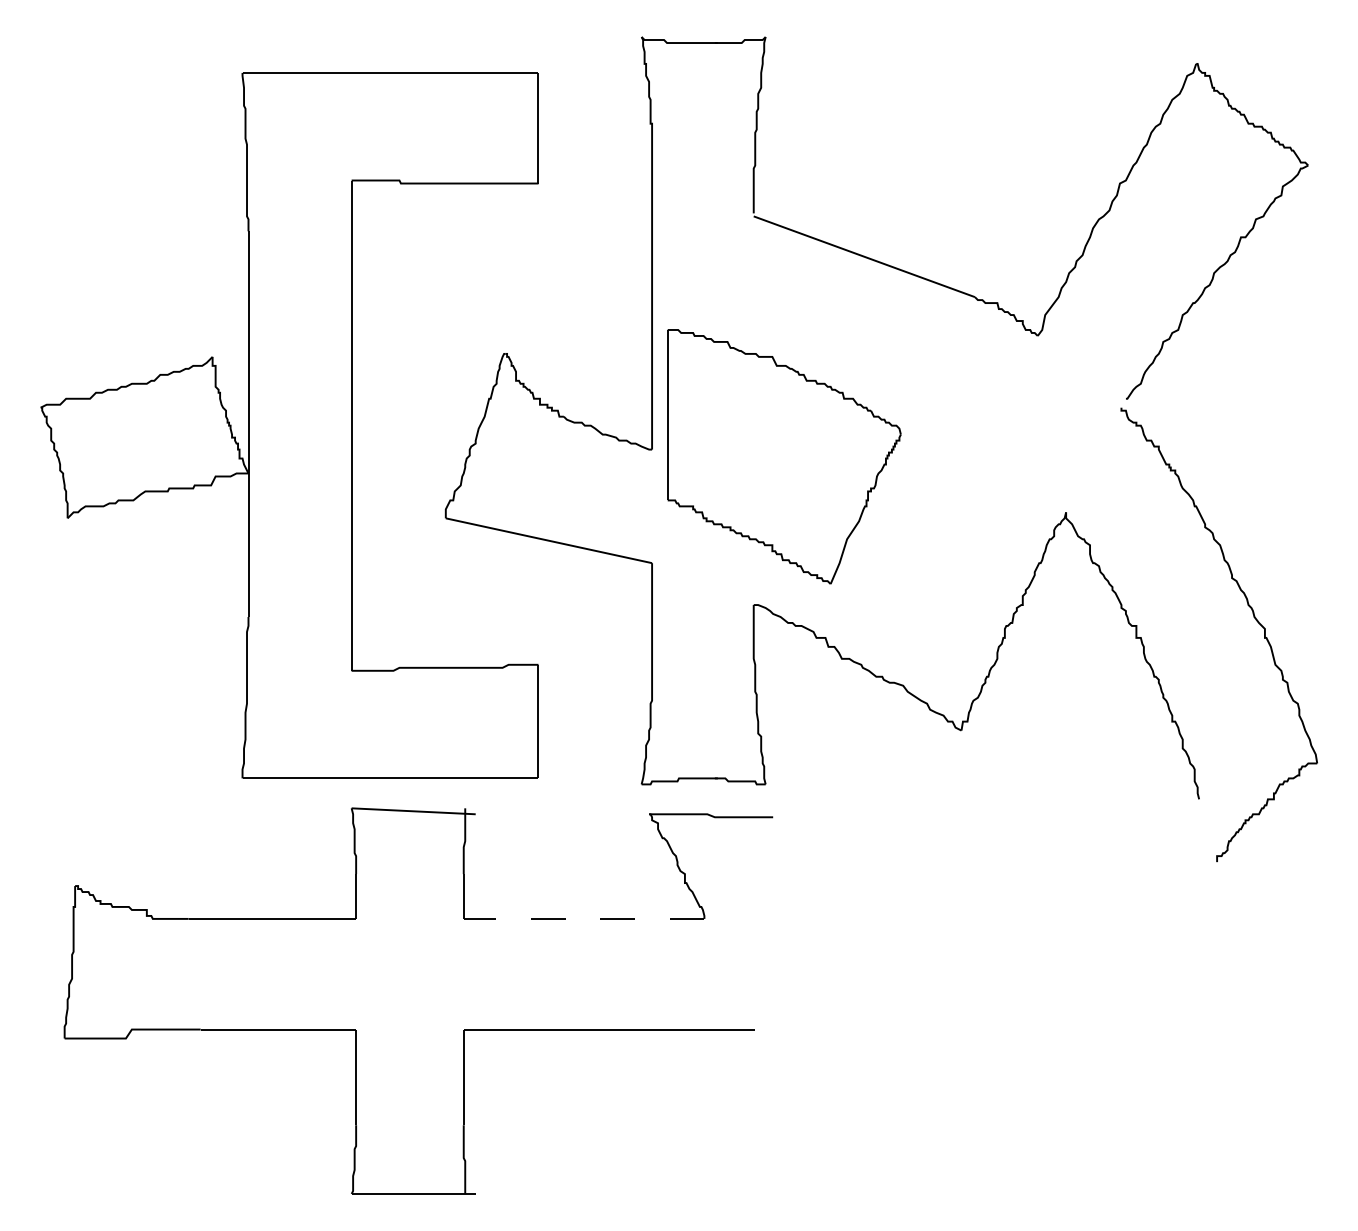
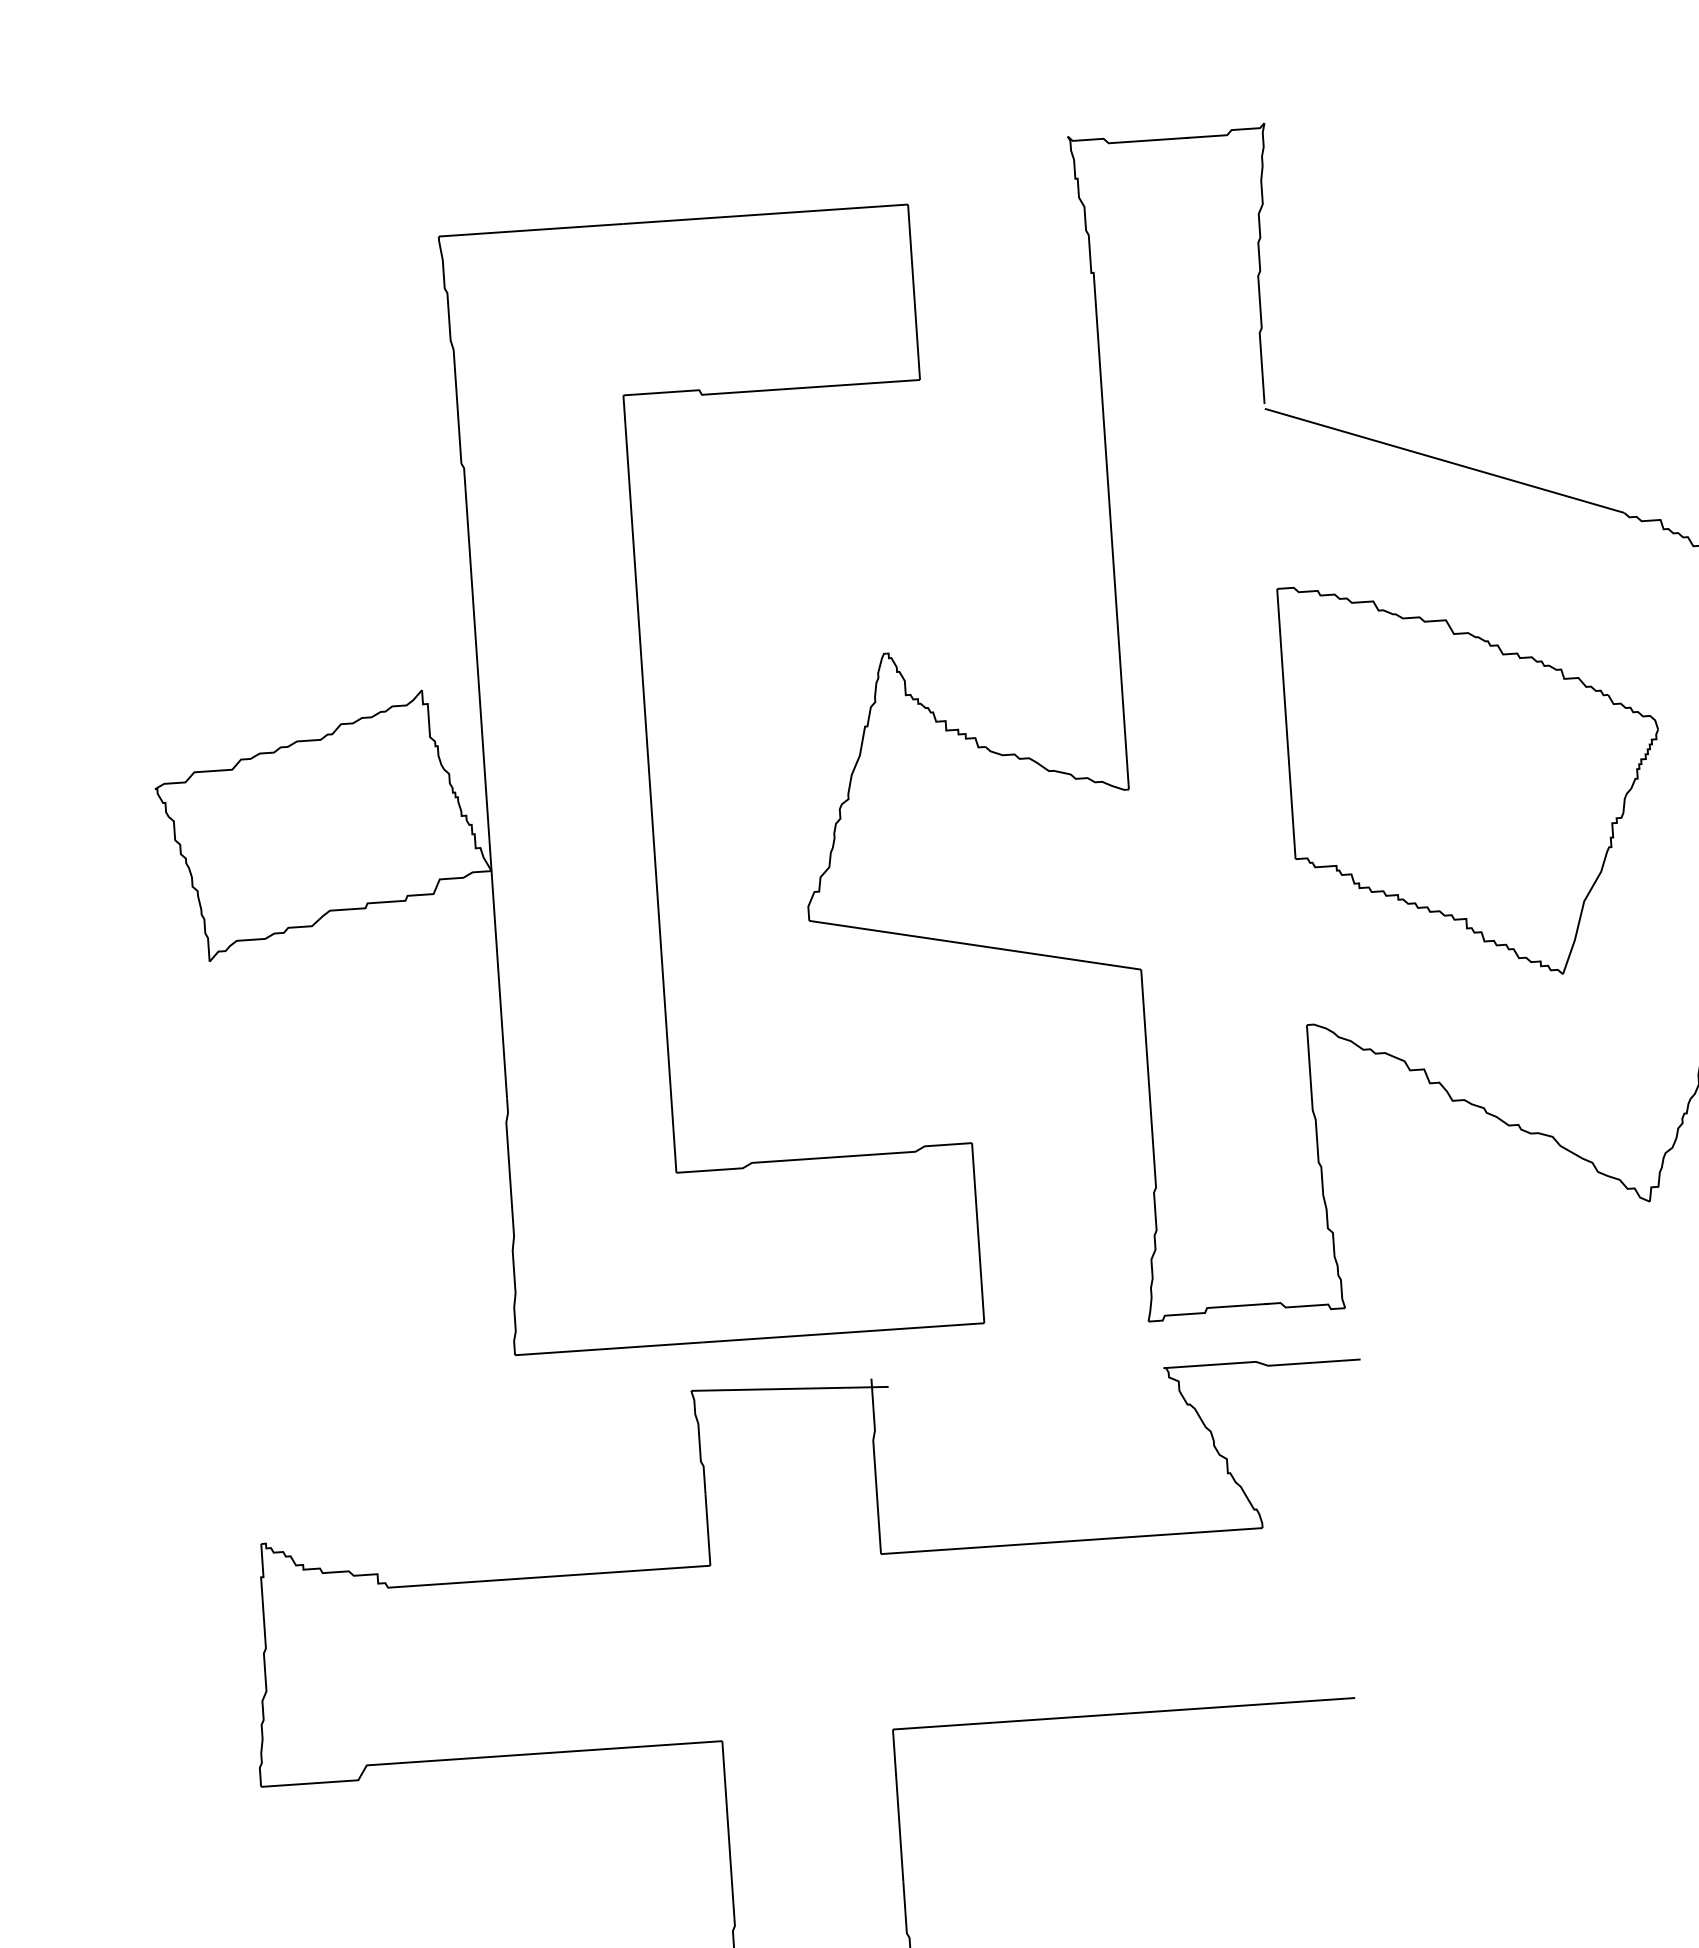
part: (784, 456) -> (1475, 776), moved
line: (583, 918) -> (1070, 1540), dashed -> solid

